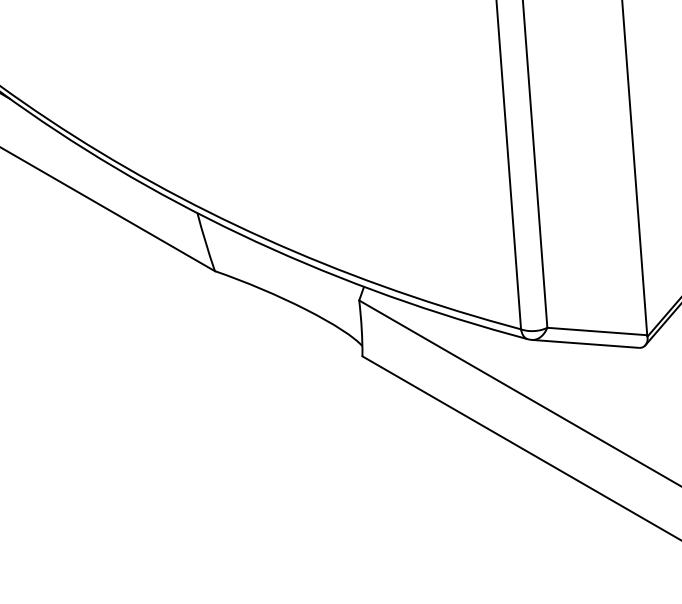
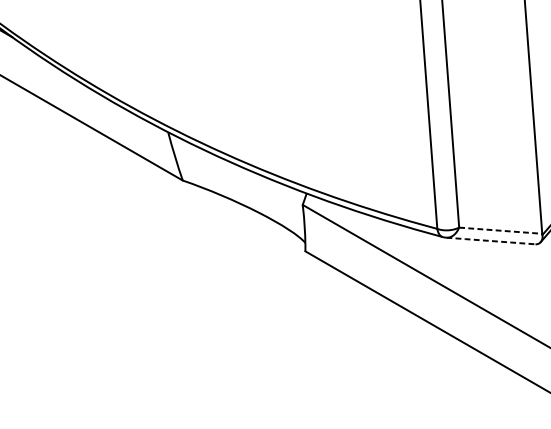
line: (595, 331) -> (499, 230), solid -> dashed
line: (584, 343) -> (490, 240), solid -> dashed

